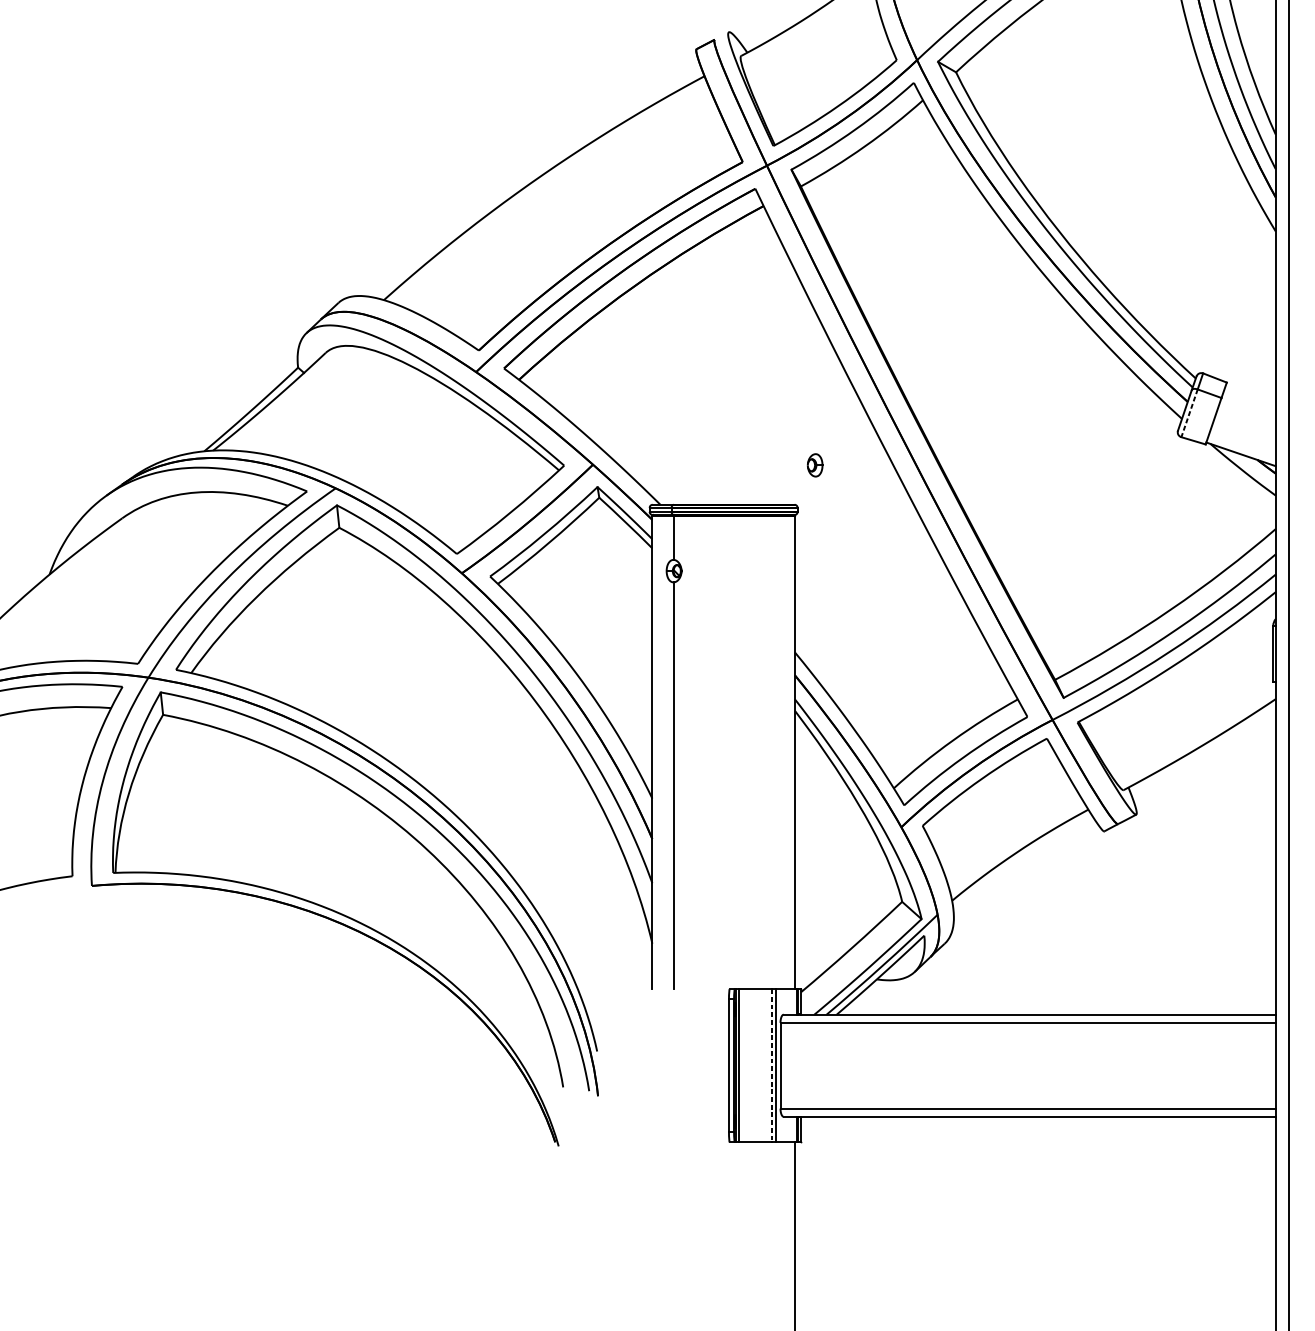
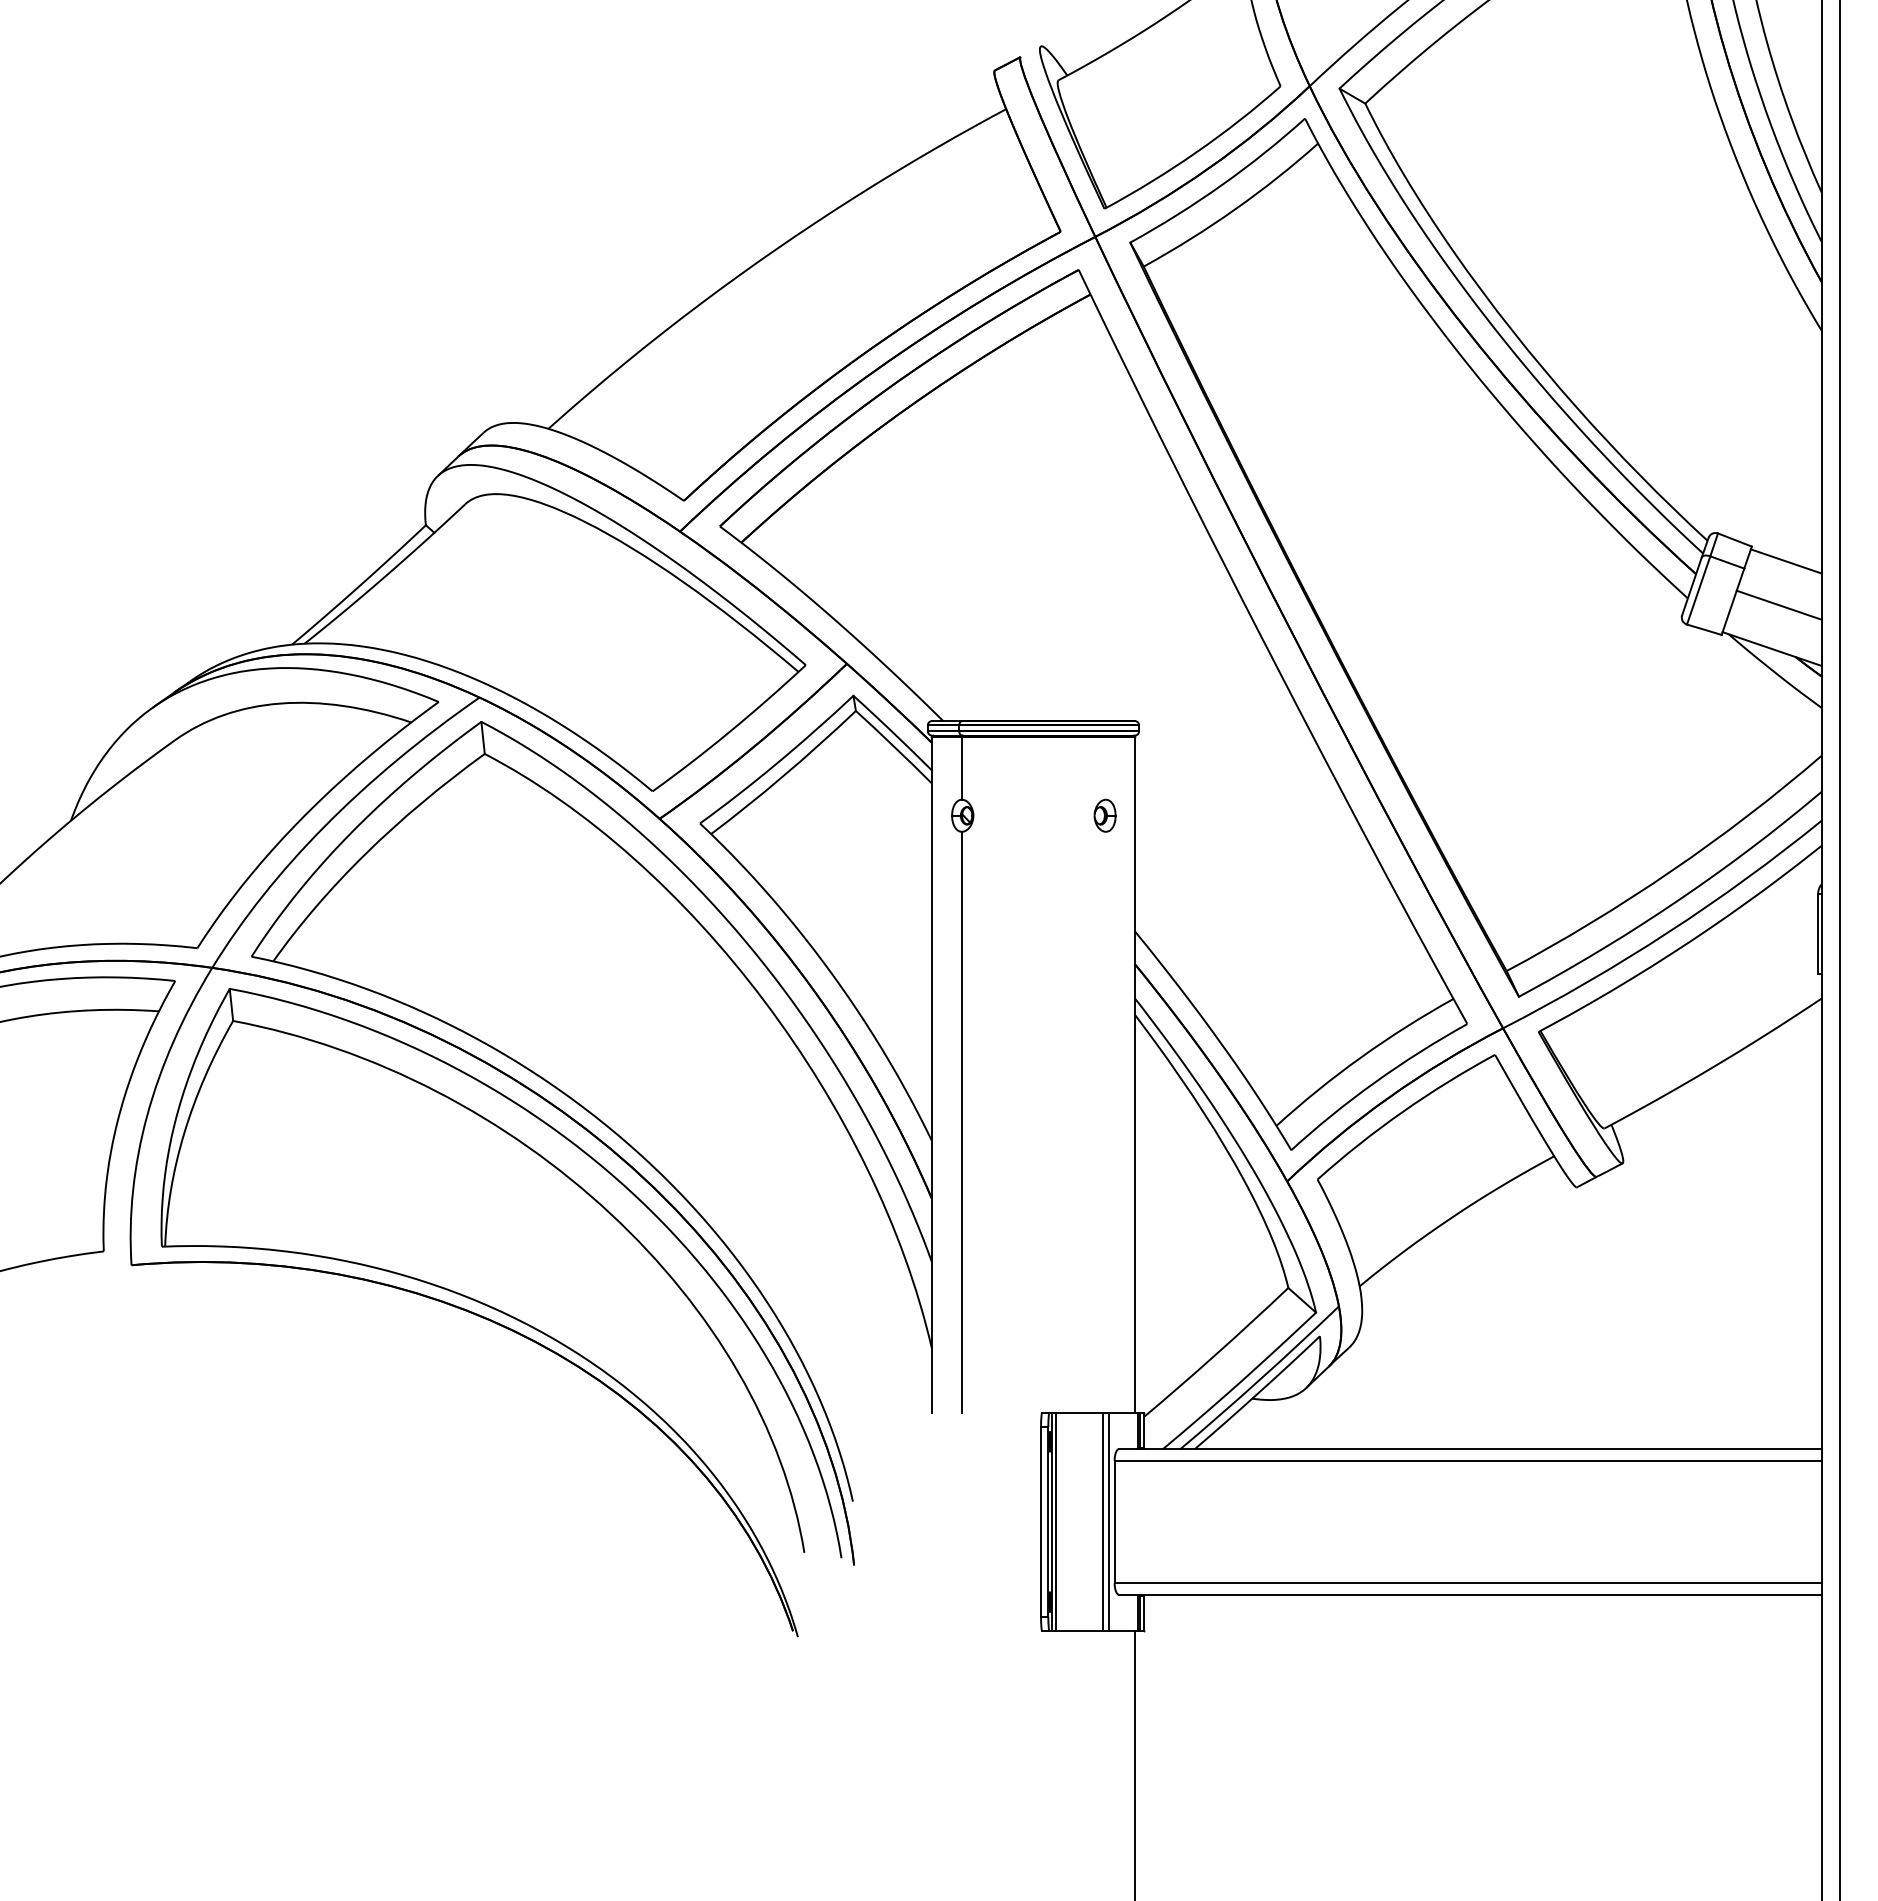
line: (1250, 393) -> (1785, 561), added
line: (1189, 413) -> (1698, 590), dashed -> solid
line: (1245, 423) -> (1778, 604), added
part: (814, 465) -> (1104, 815), moved
line: (772, 1066) -> (1102, 1522), dashed -> solid

